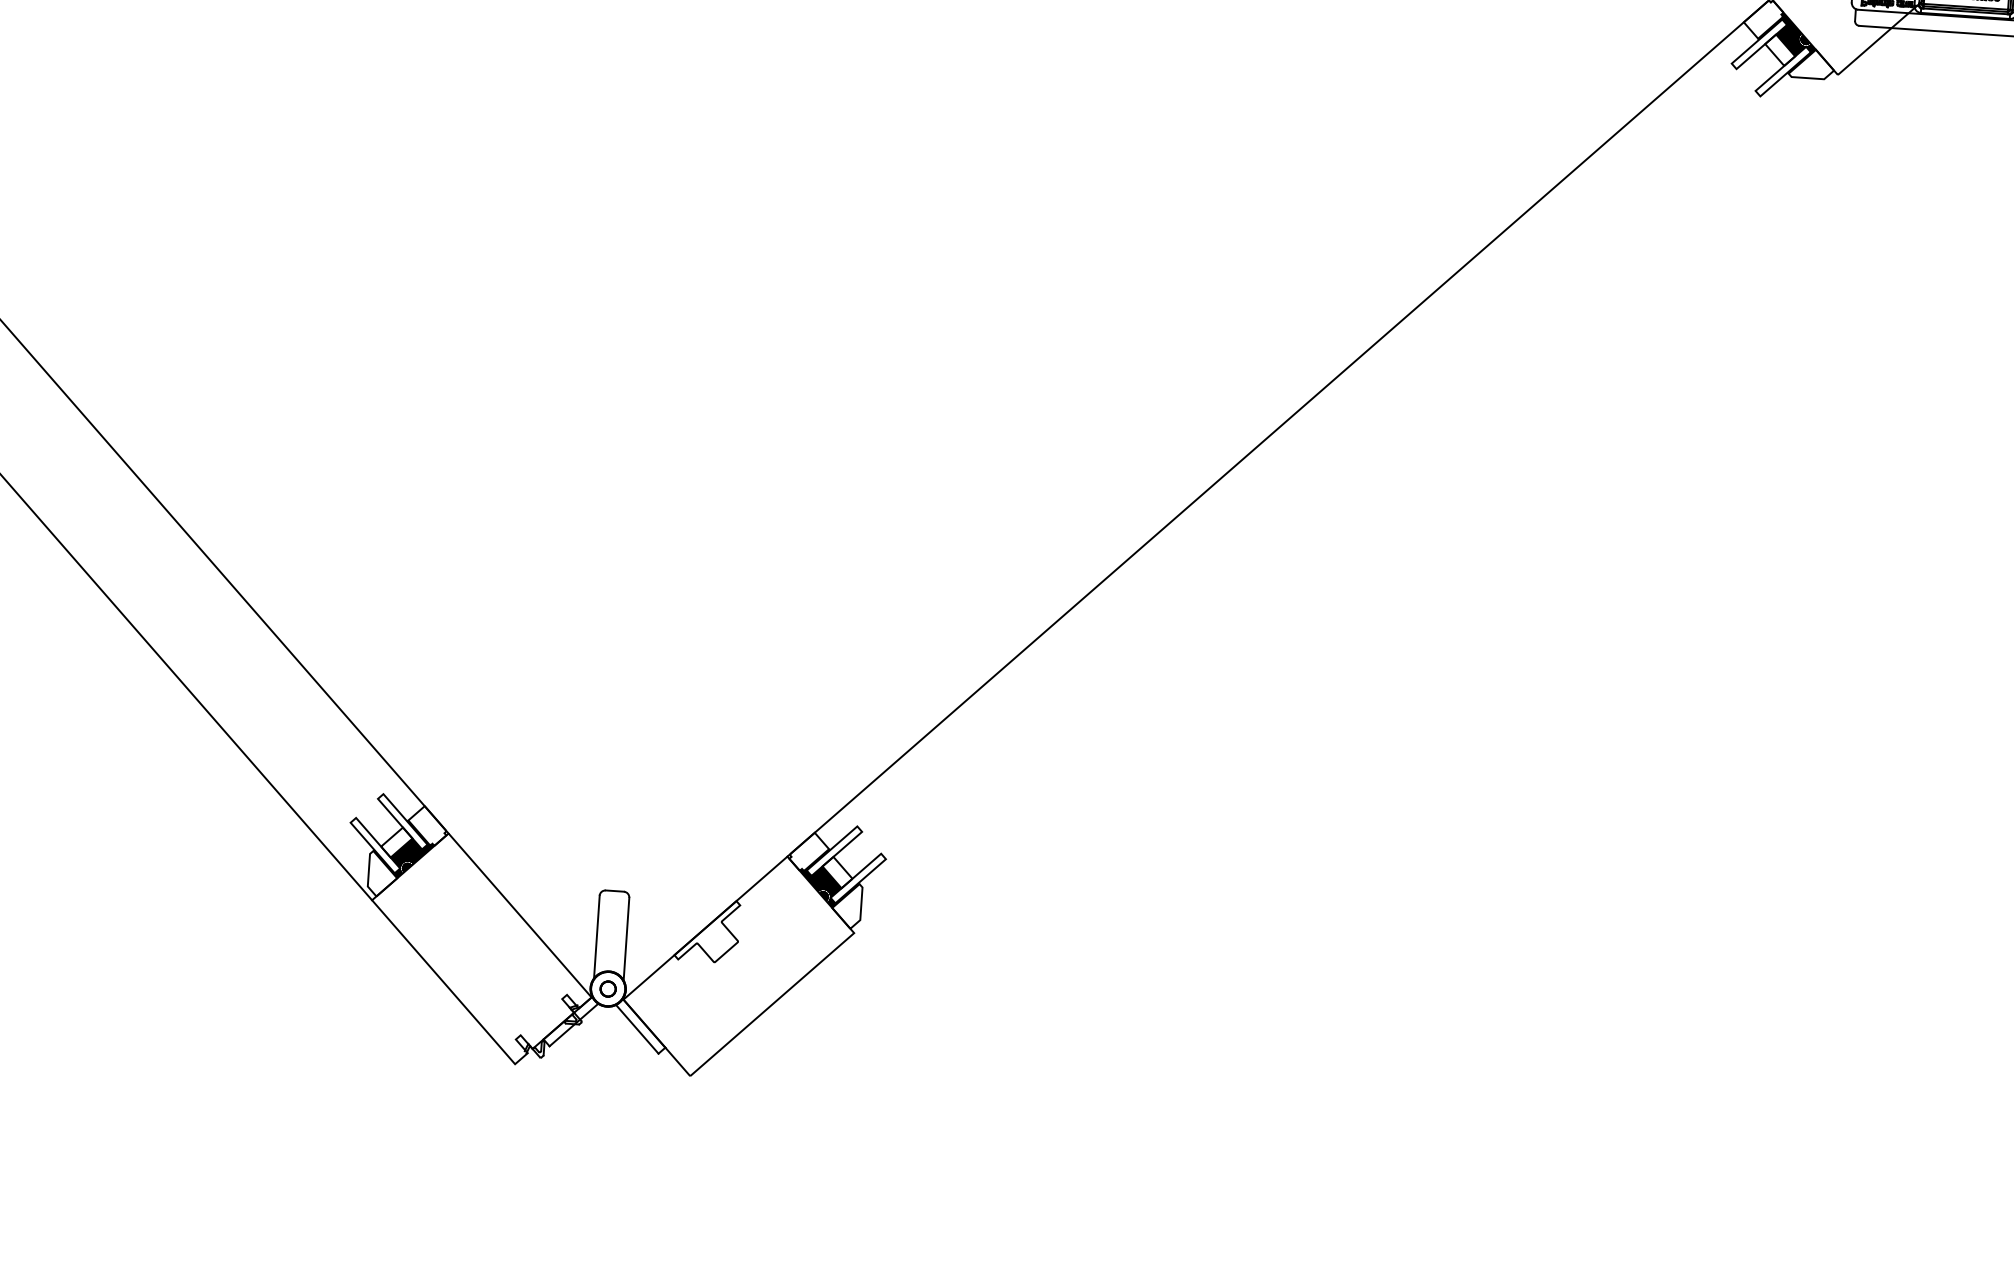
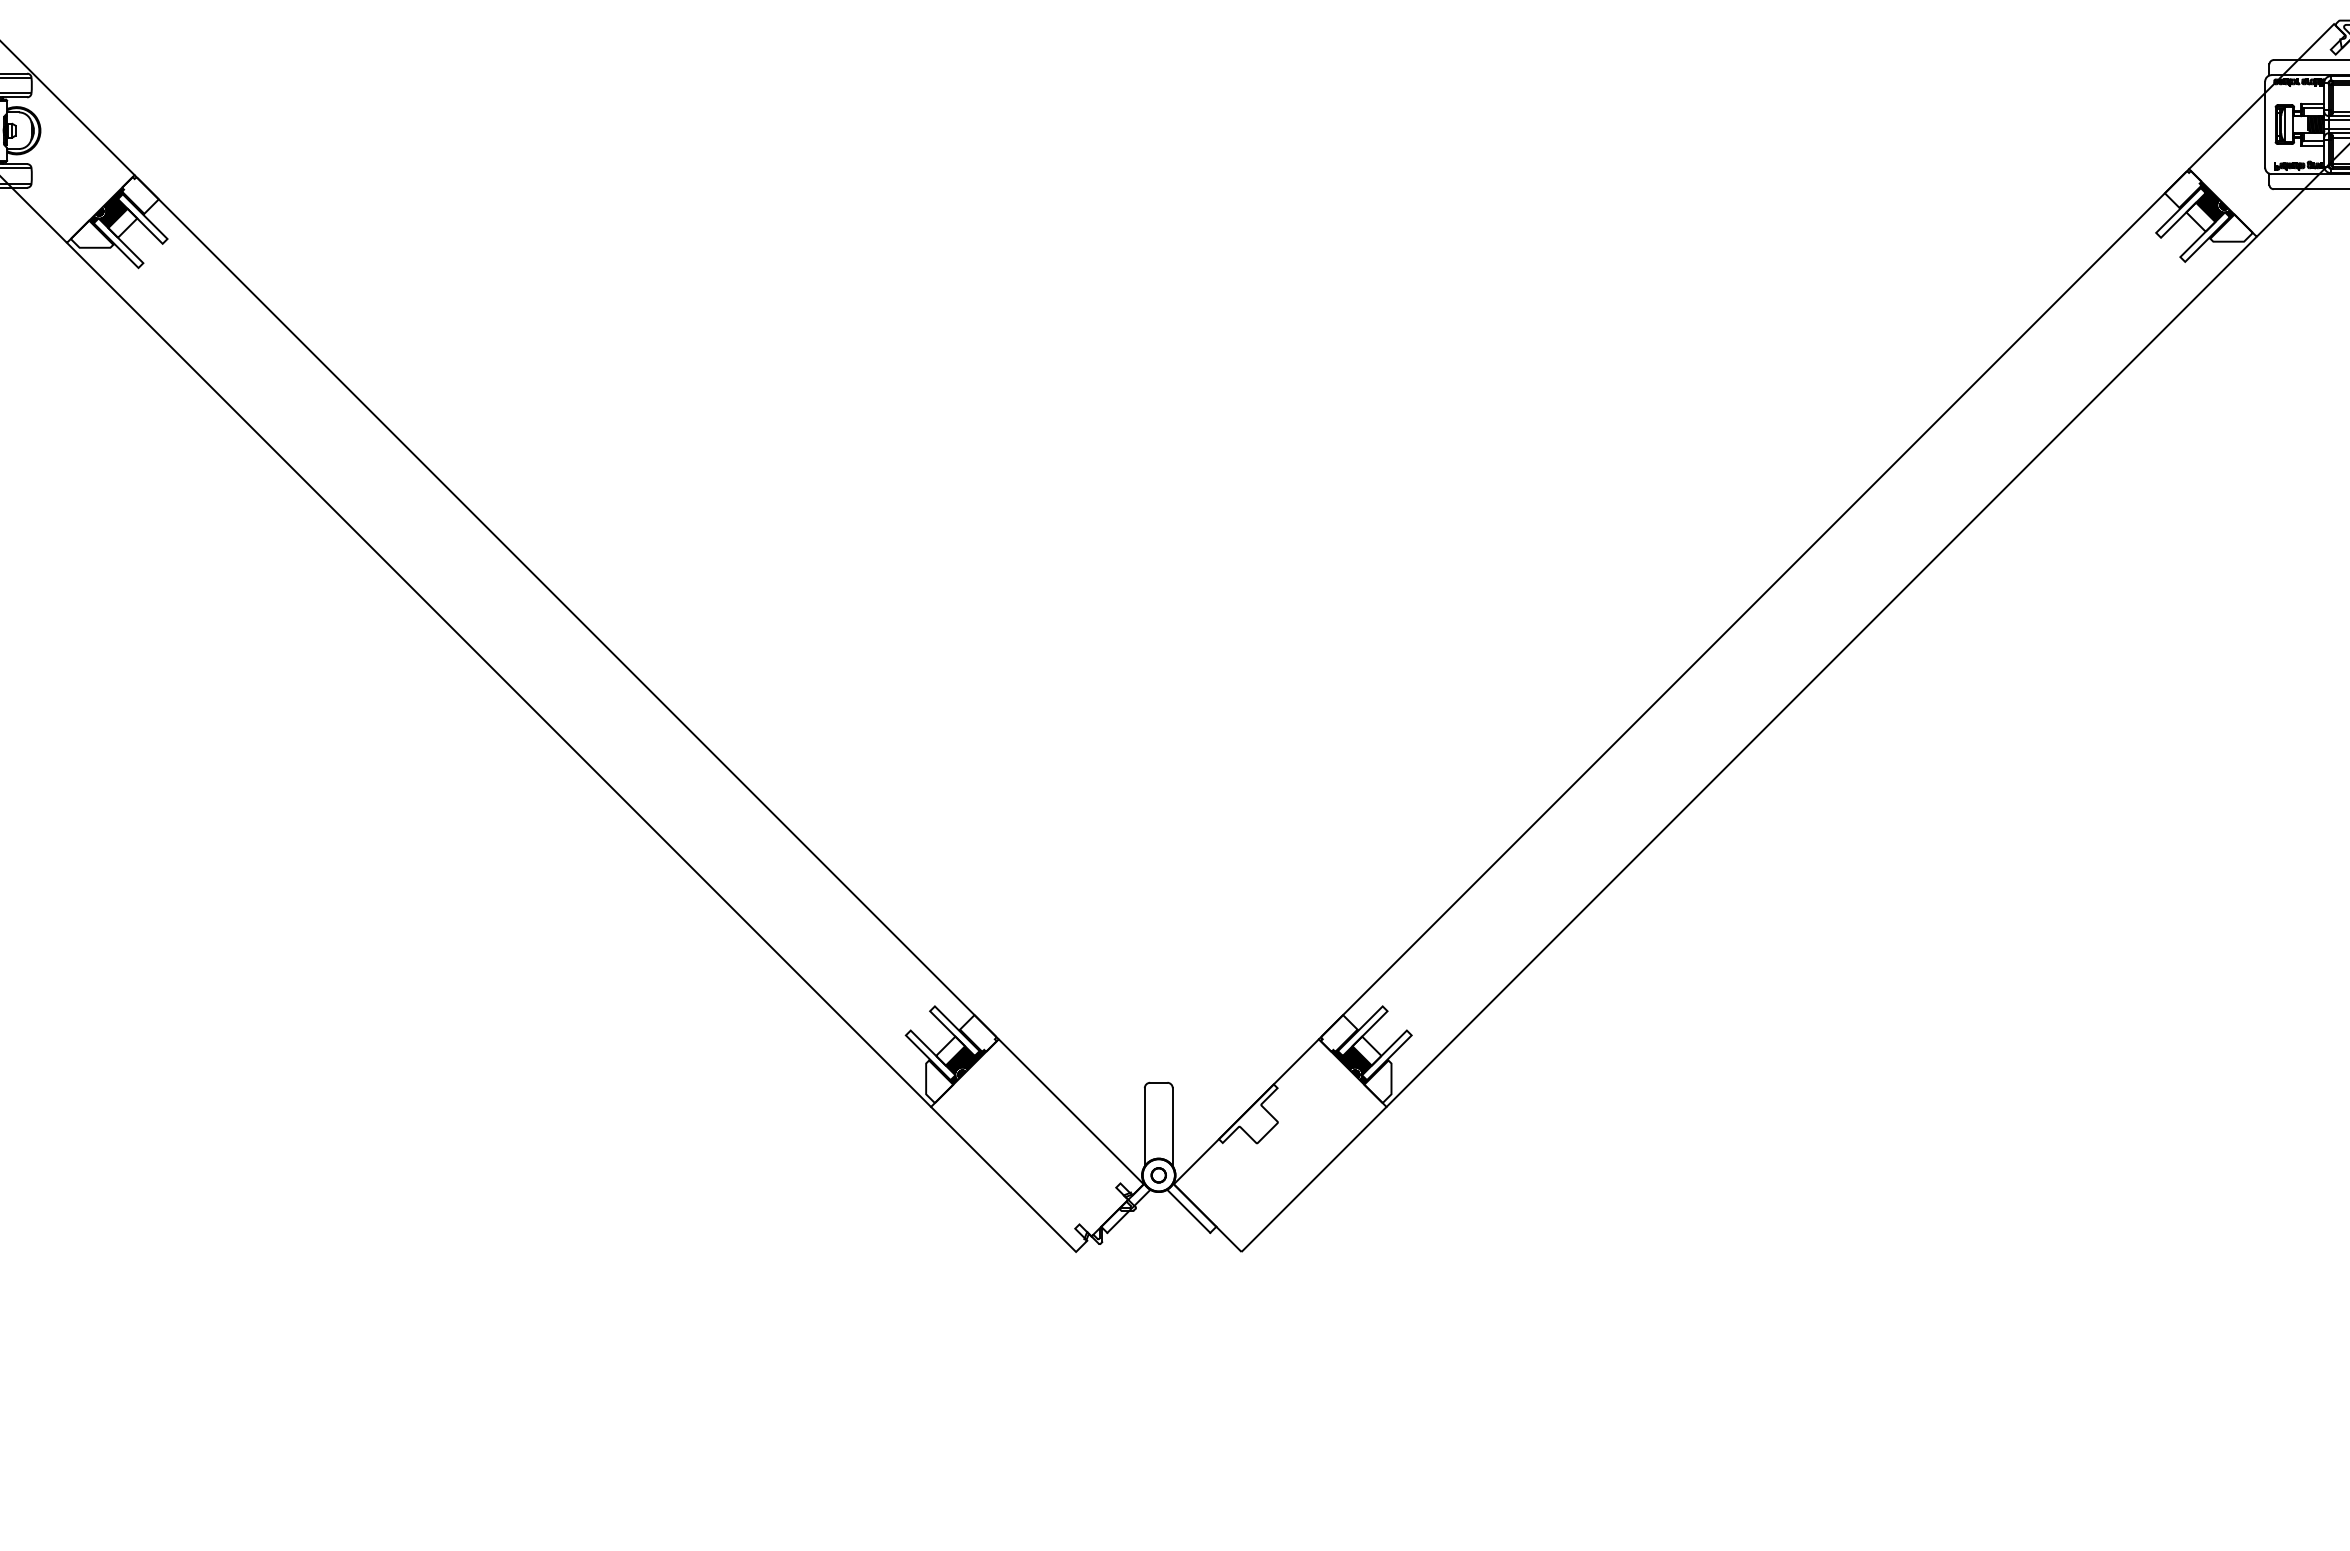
line: (1345, 503) -> (1821, 671), added

